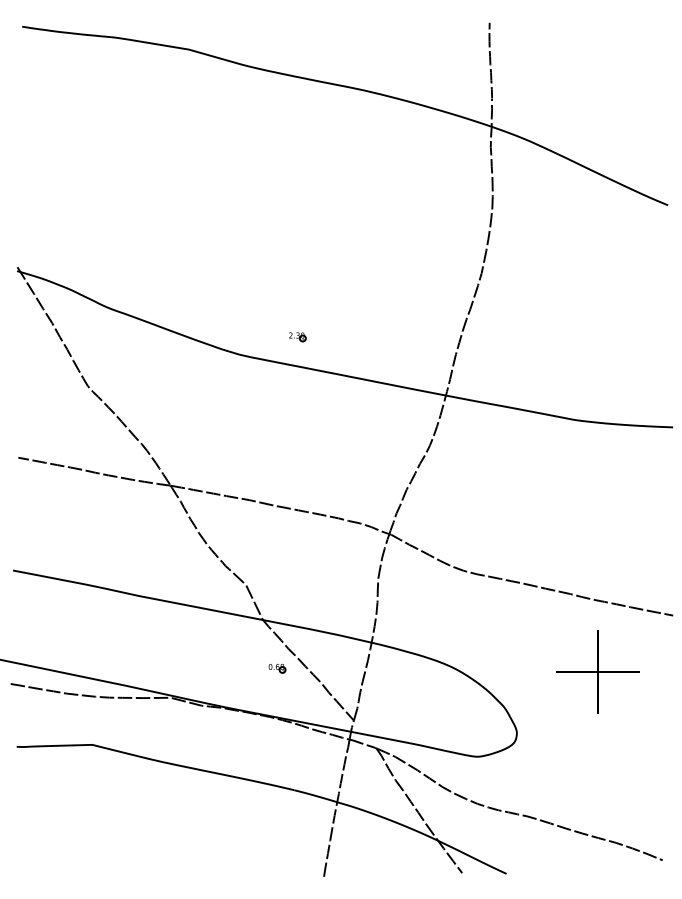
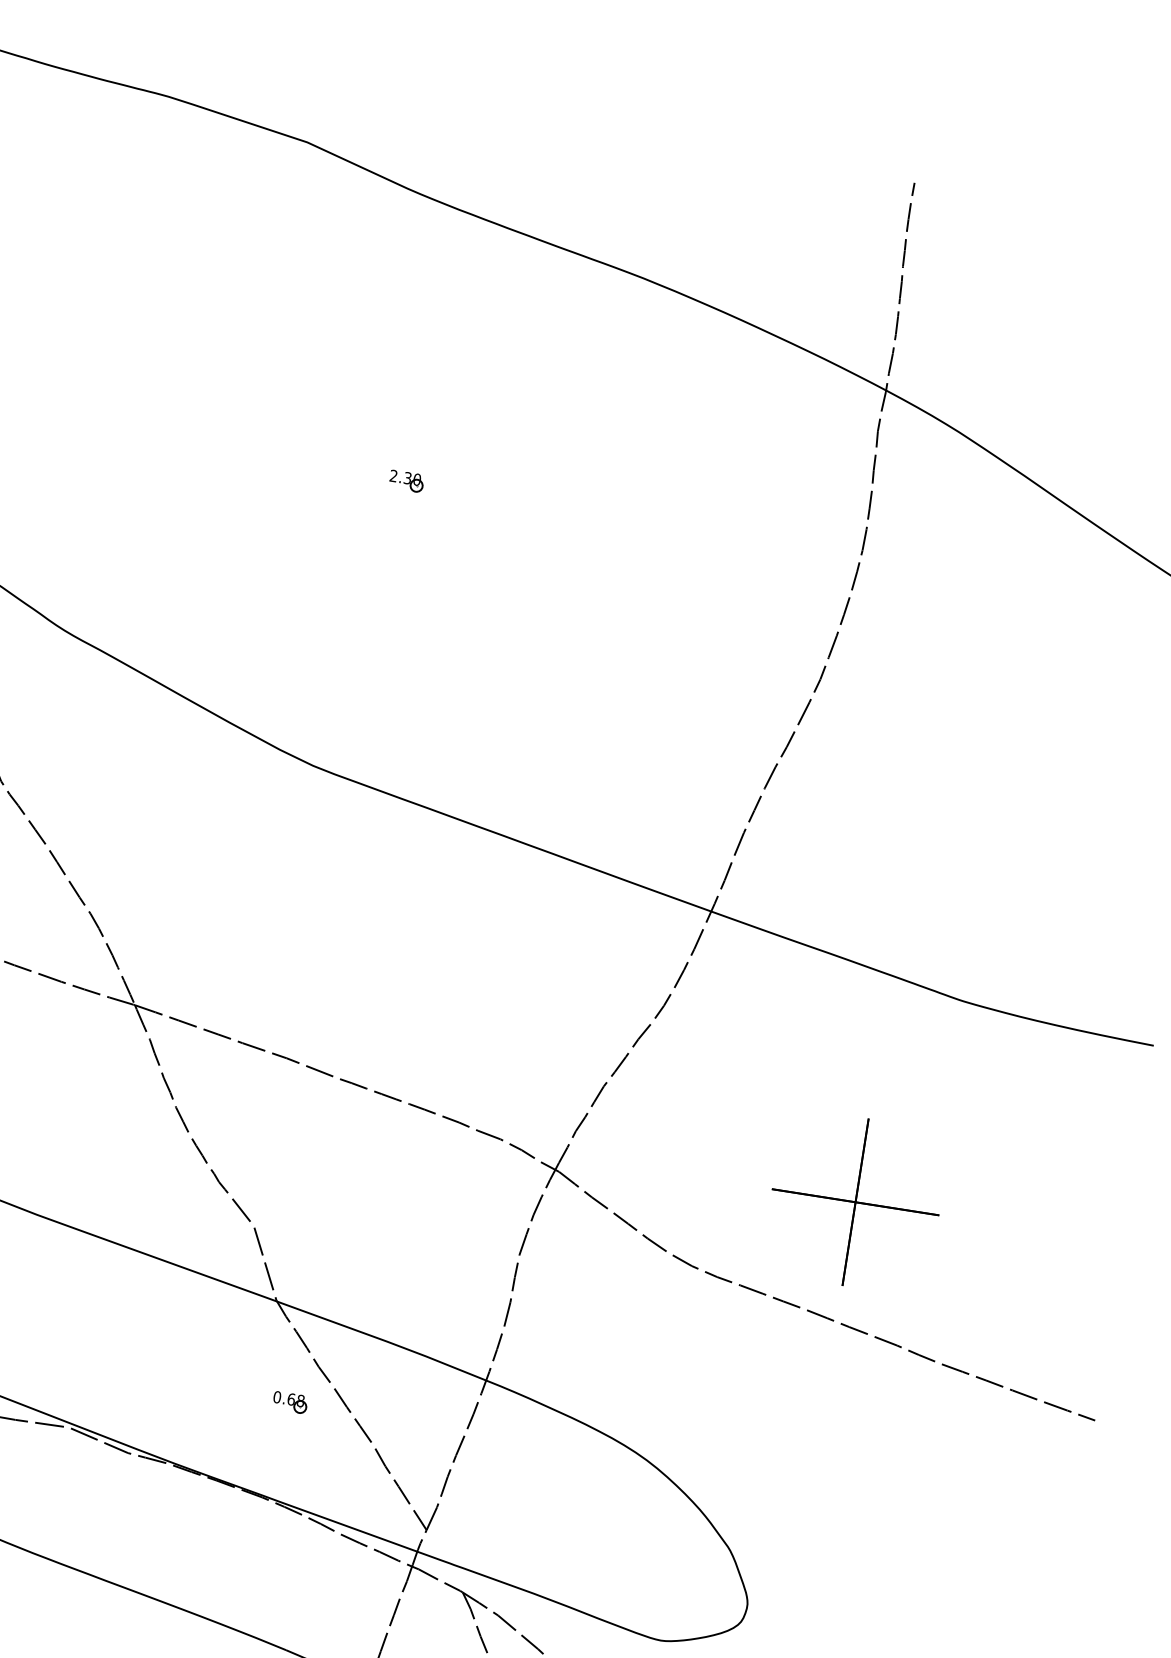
part: (297, 337) -> (406, 482), moved
part: (597, 671) -> (854, 1201), moved

